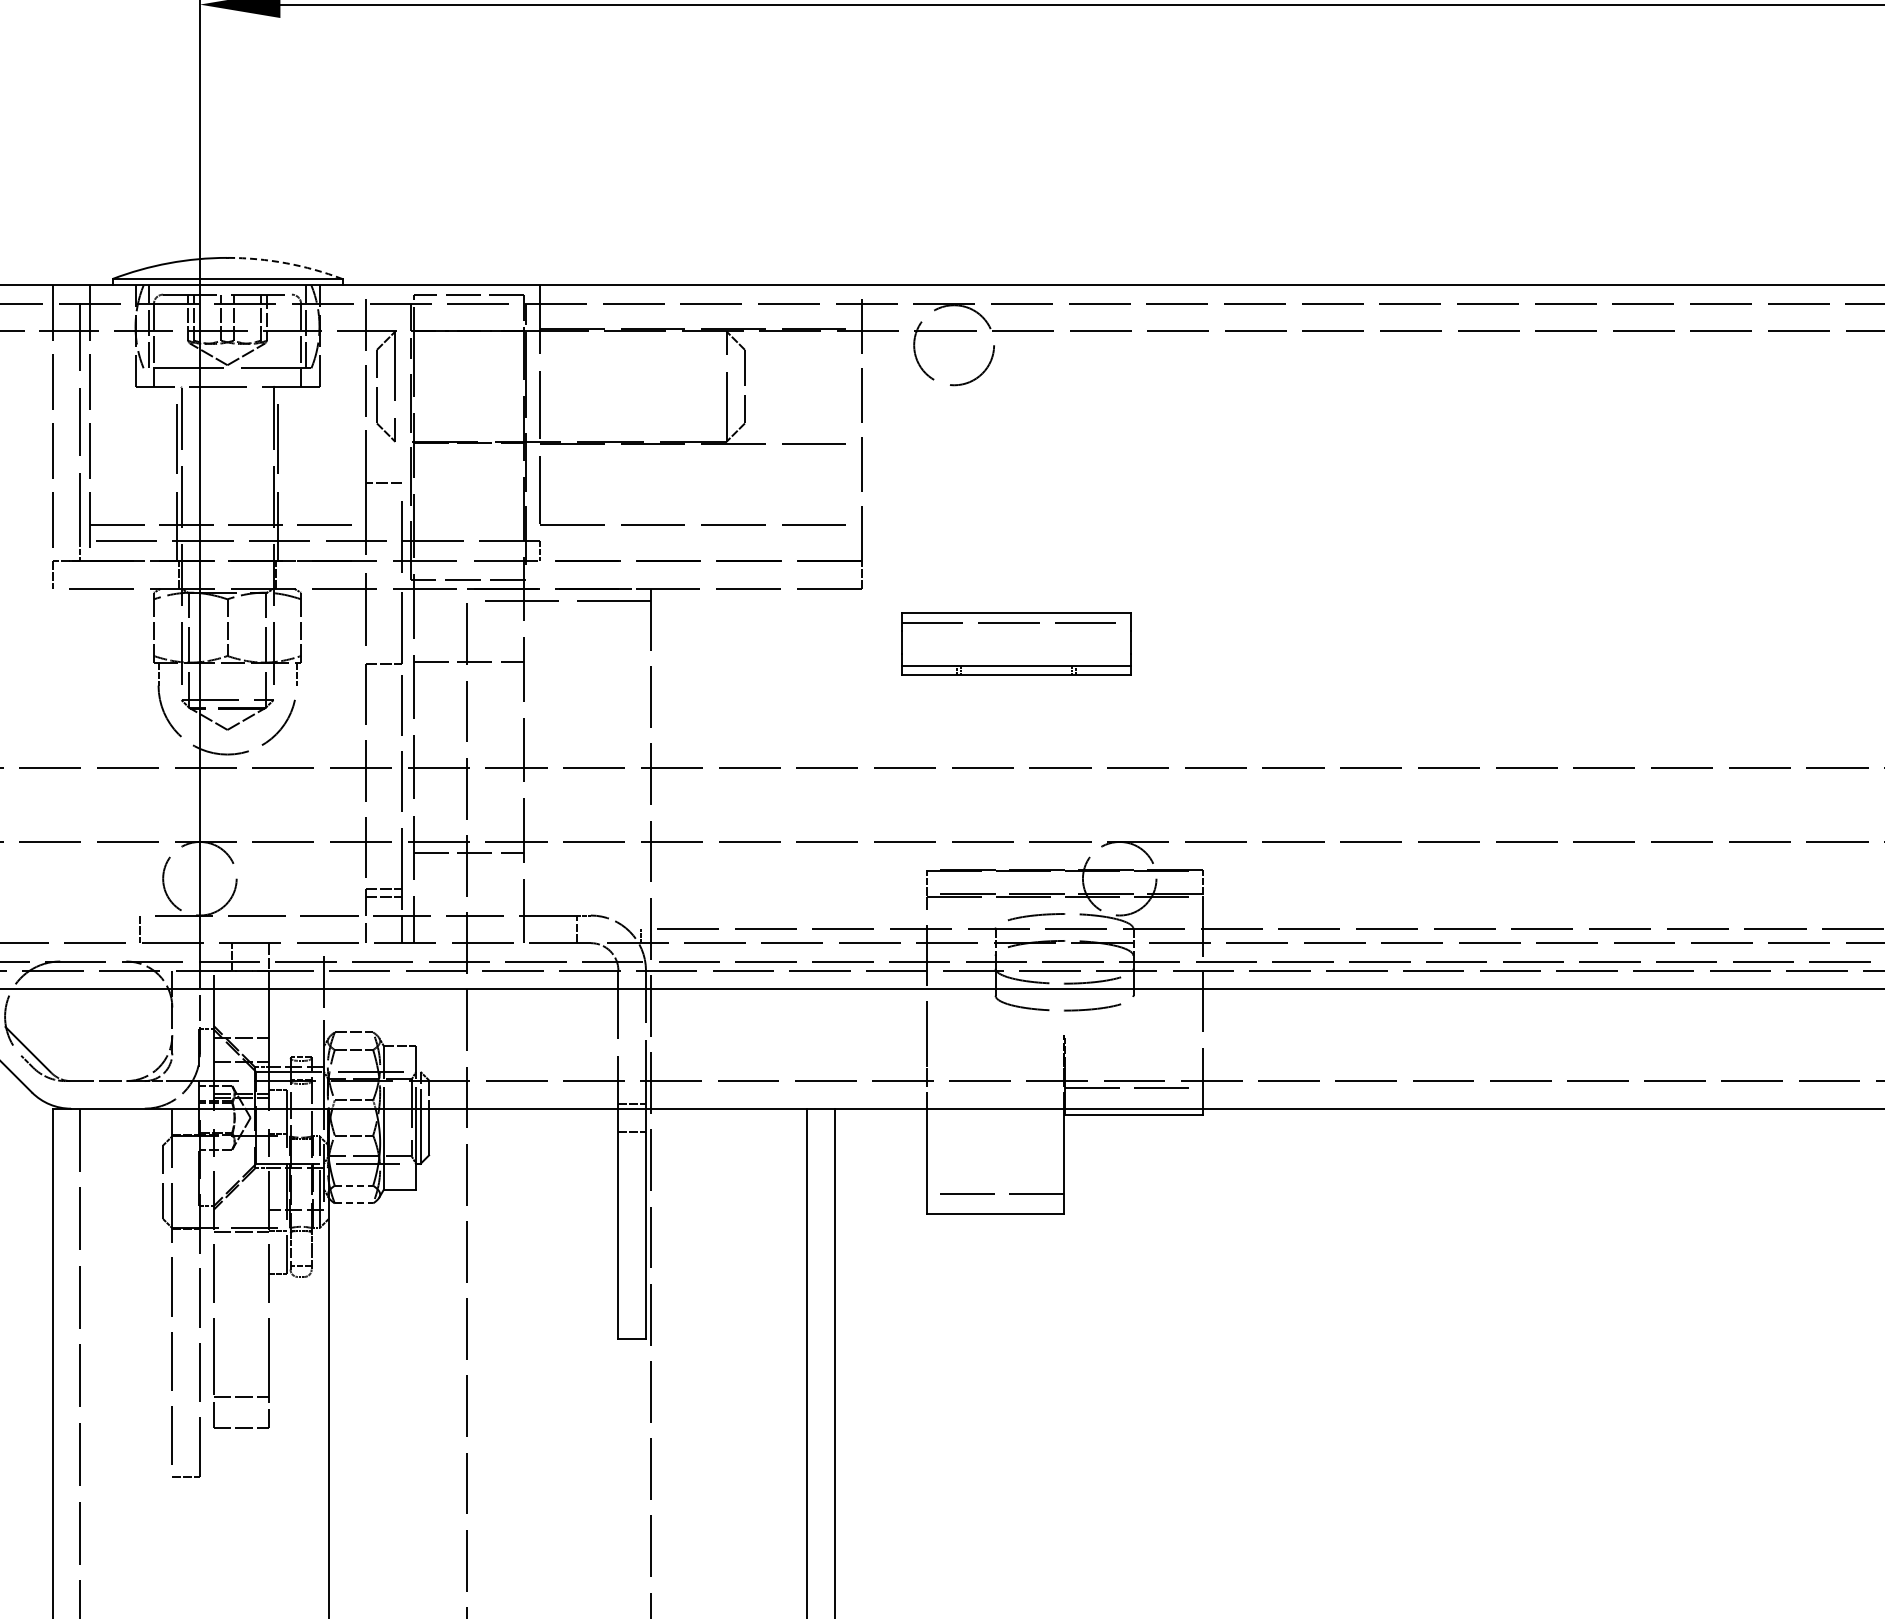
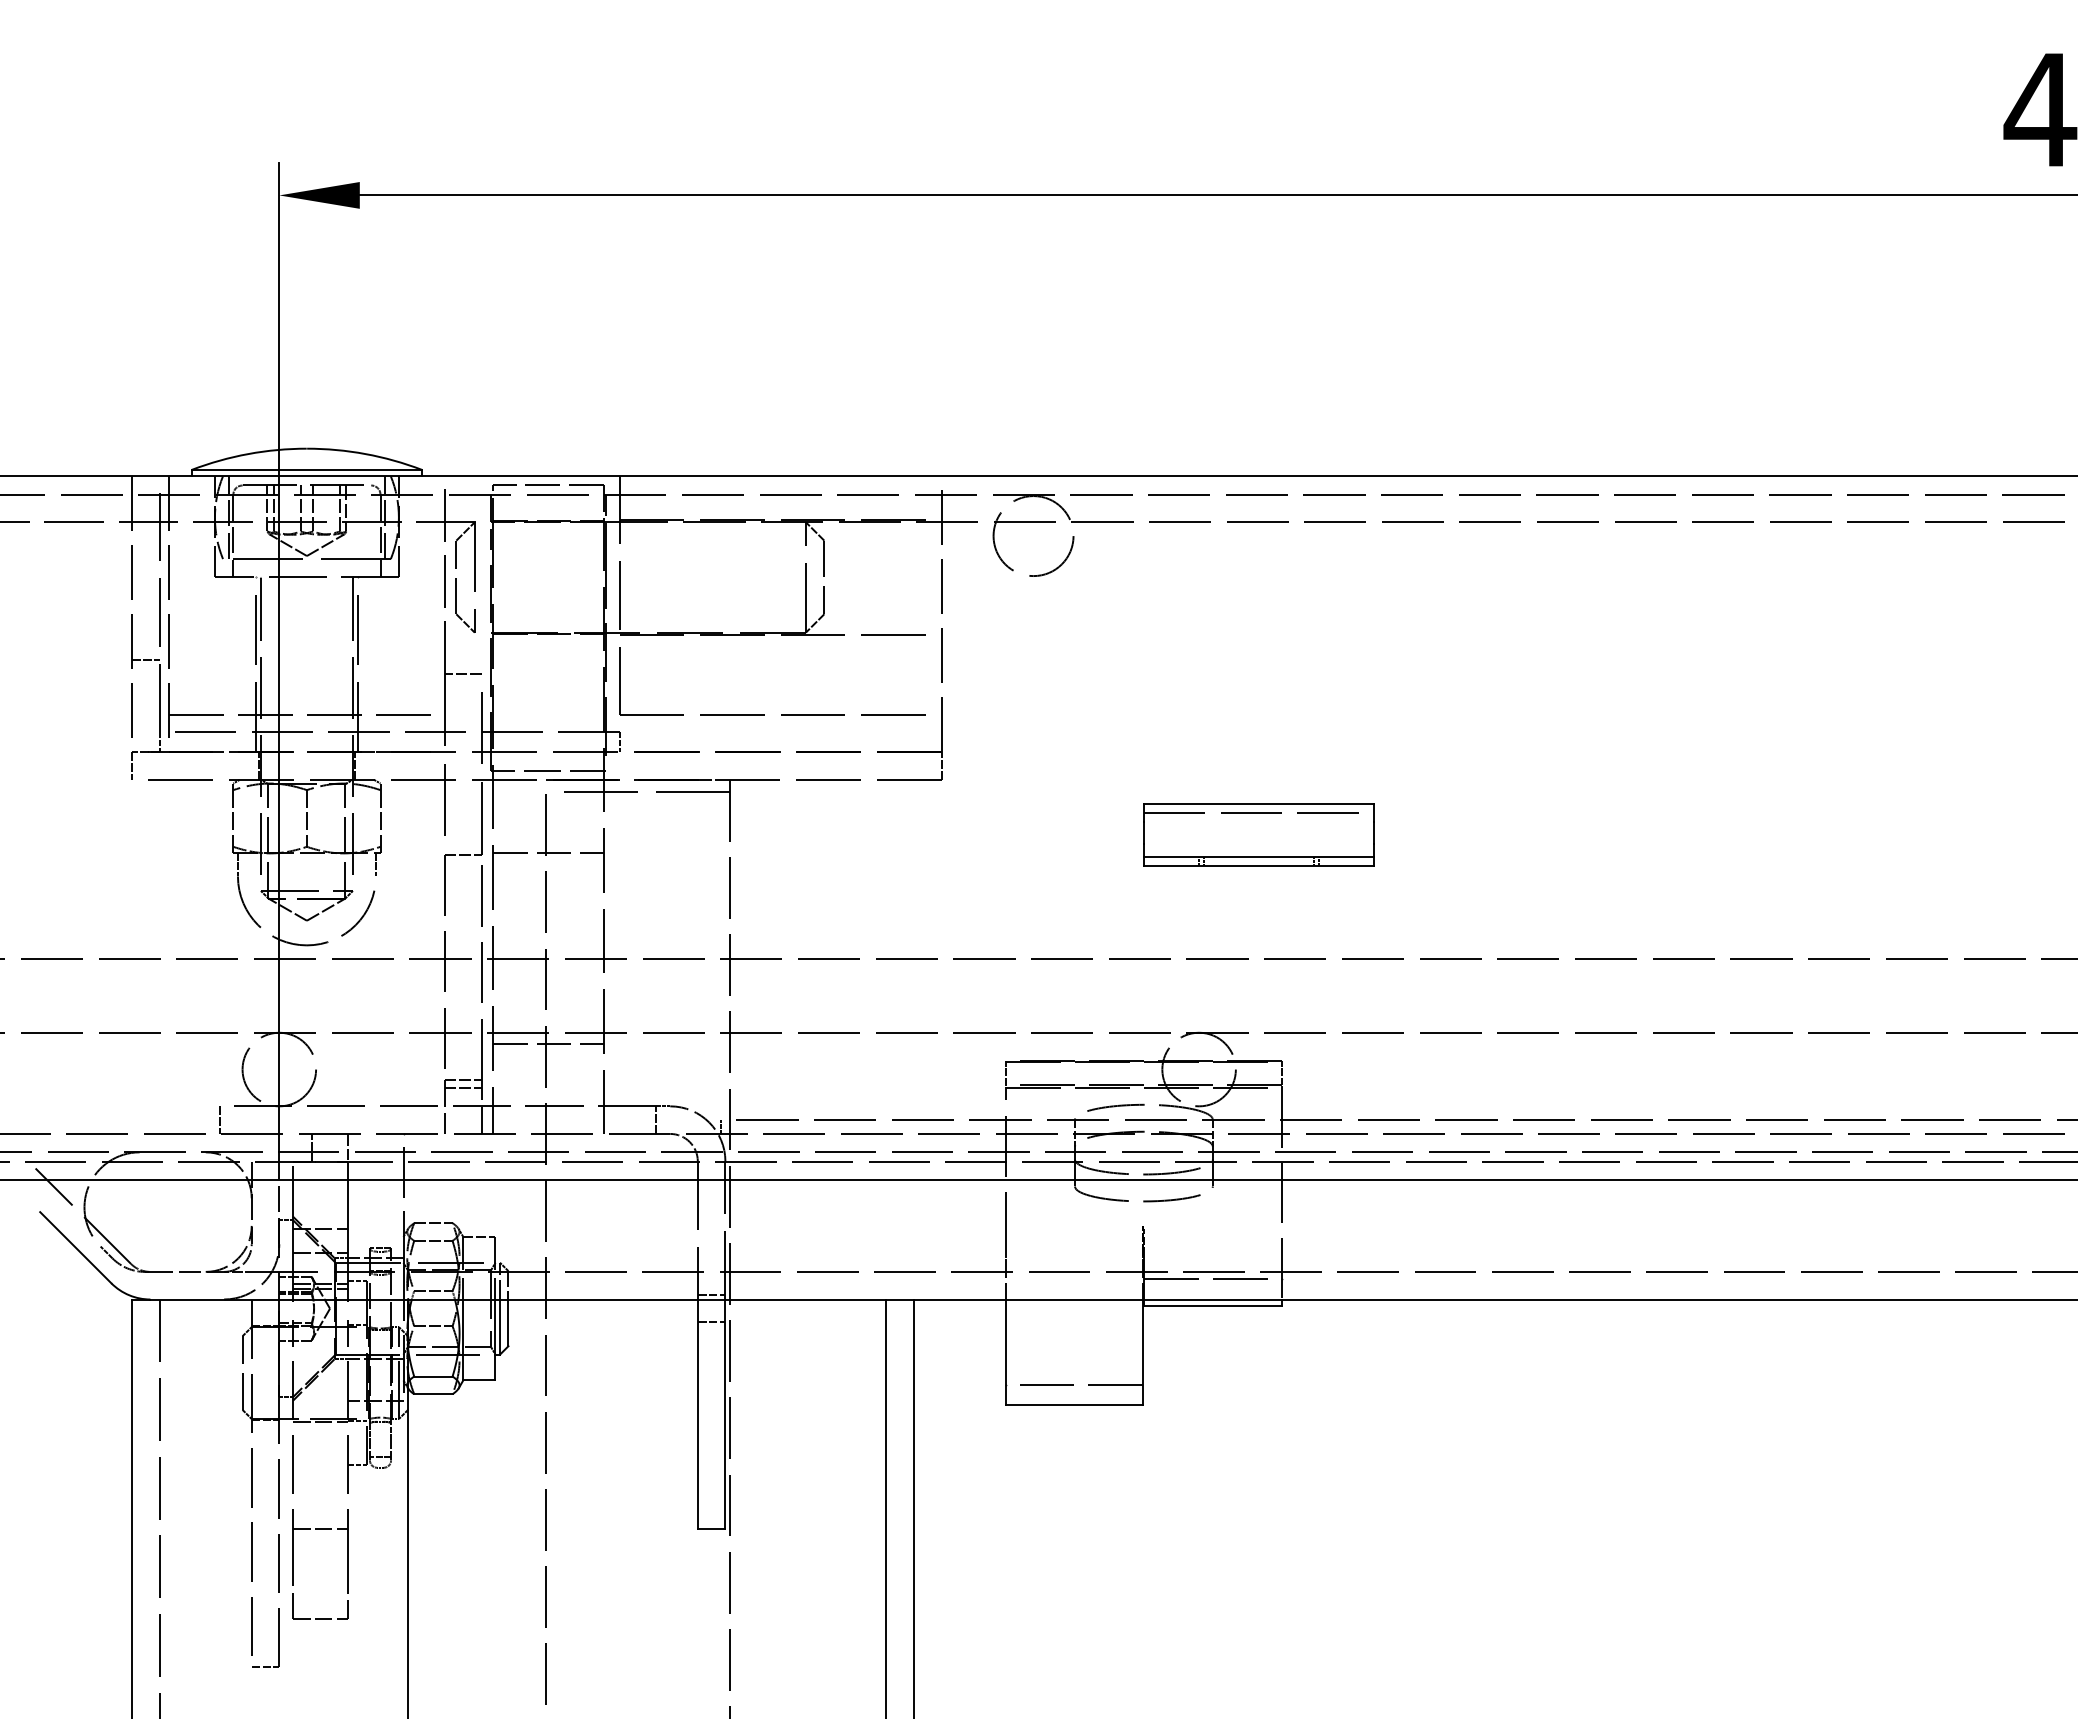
arc: (286, 263) -> (365, 454), dashed -> solid
line: (66, 469) -> (145, 660), added
part: (1016, 643) -> (1258, 834), moved
line: (354, 1185) -> (433, 1376), dashed -> solid
line: (354, 1203) -> (433, 1394), dashed -> solid
line: (241, 1397) -> (320, 1529), moved

